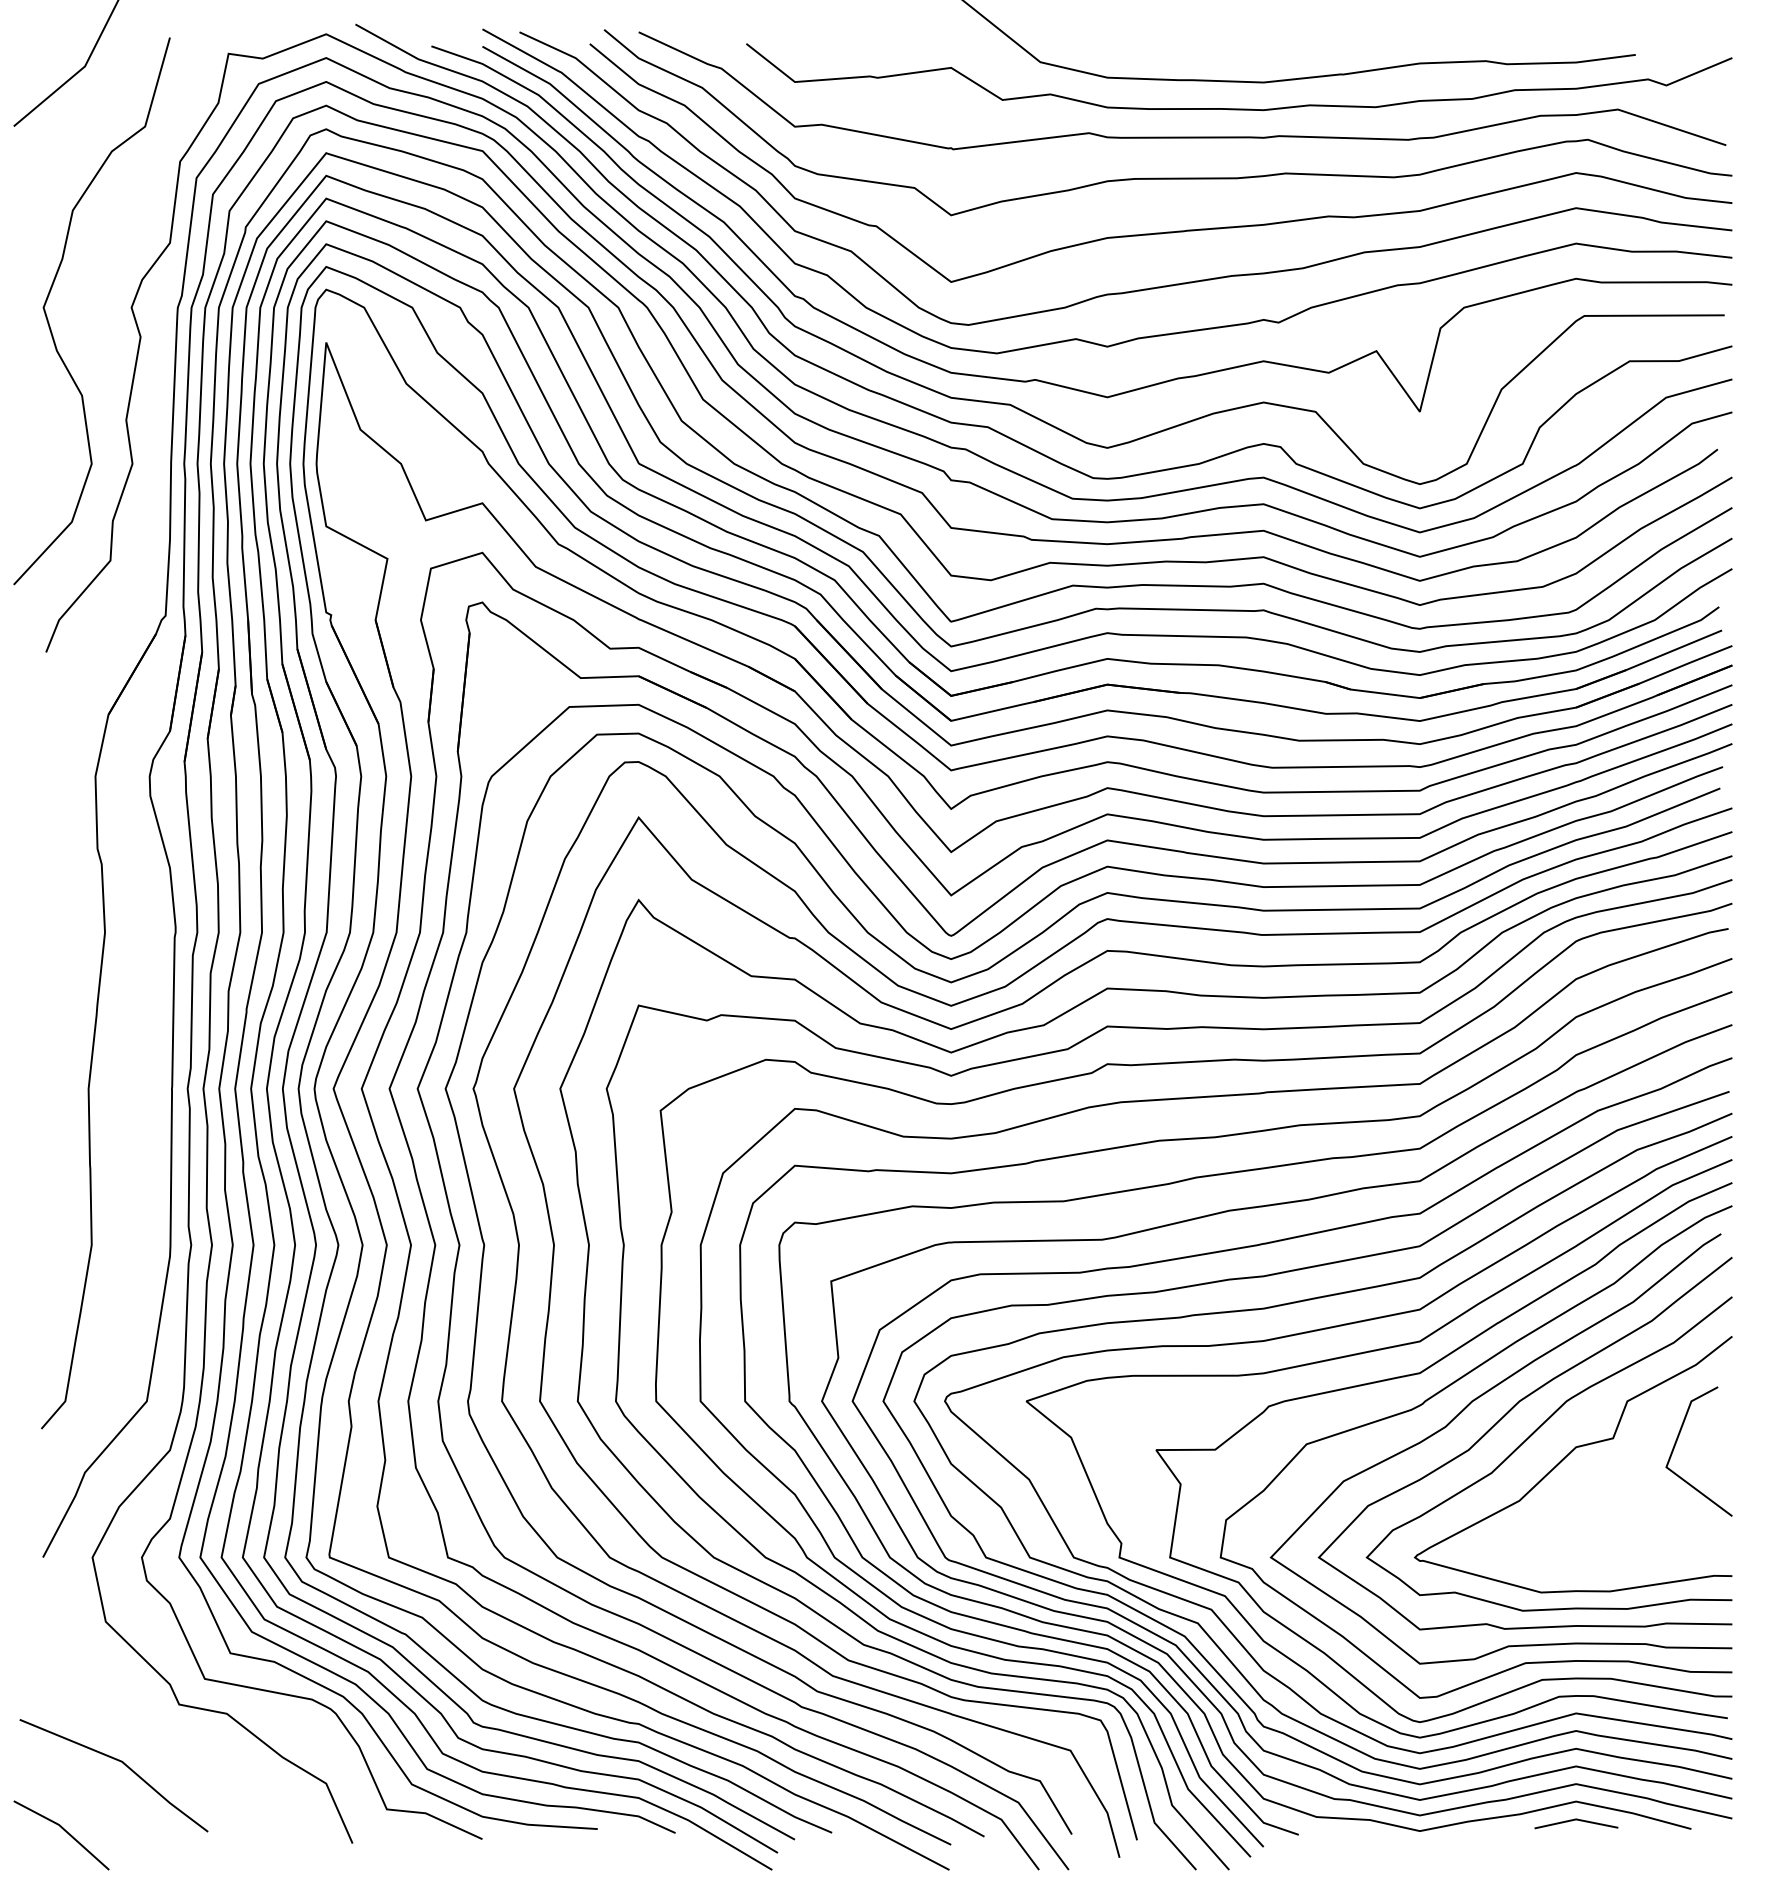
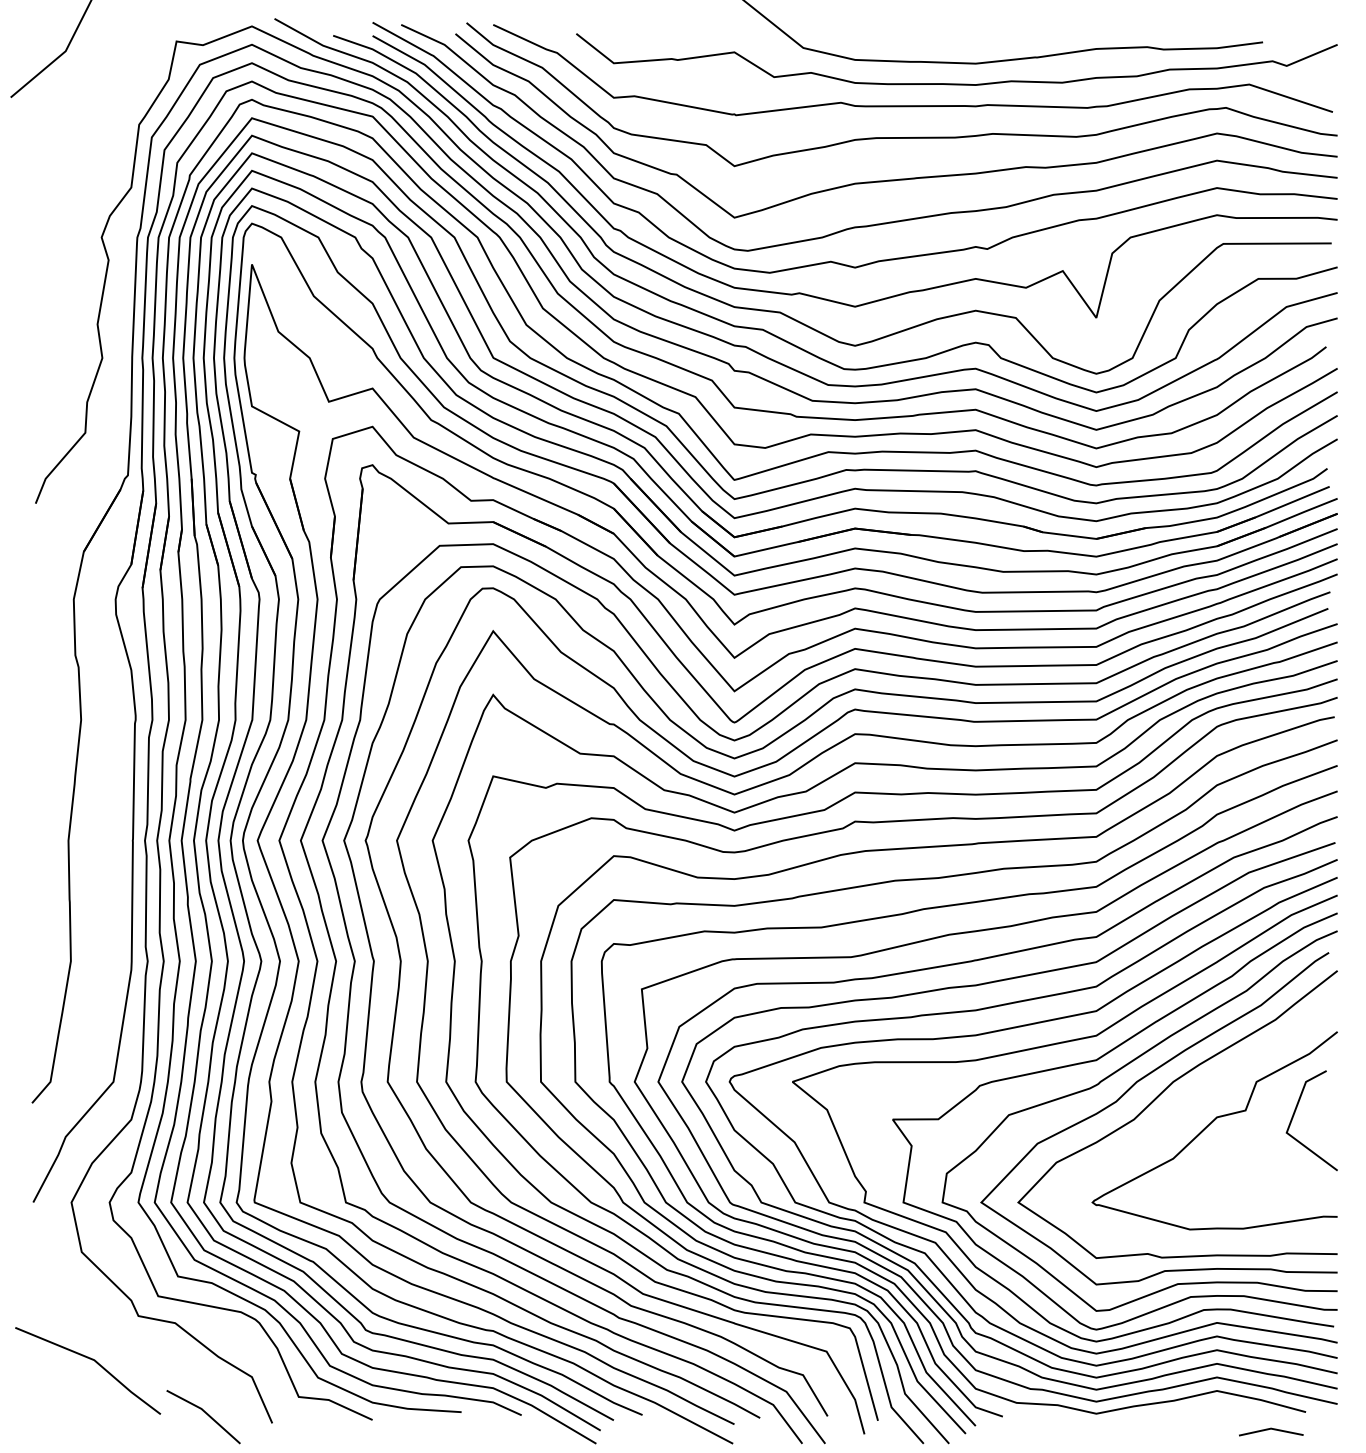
curve: (50, 325) -> (39, 251), removed
curve: (1531, 1436) -> (1182, 1109), removed
line: (1576, 1820) -> (1271, 1429), moved
line: (64, 1831) -> (205, 1414), moved

